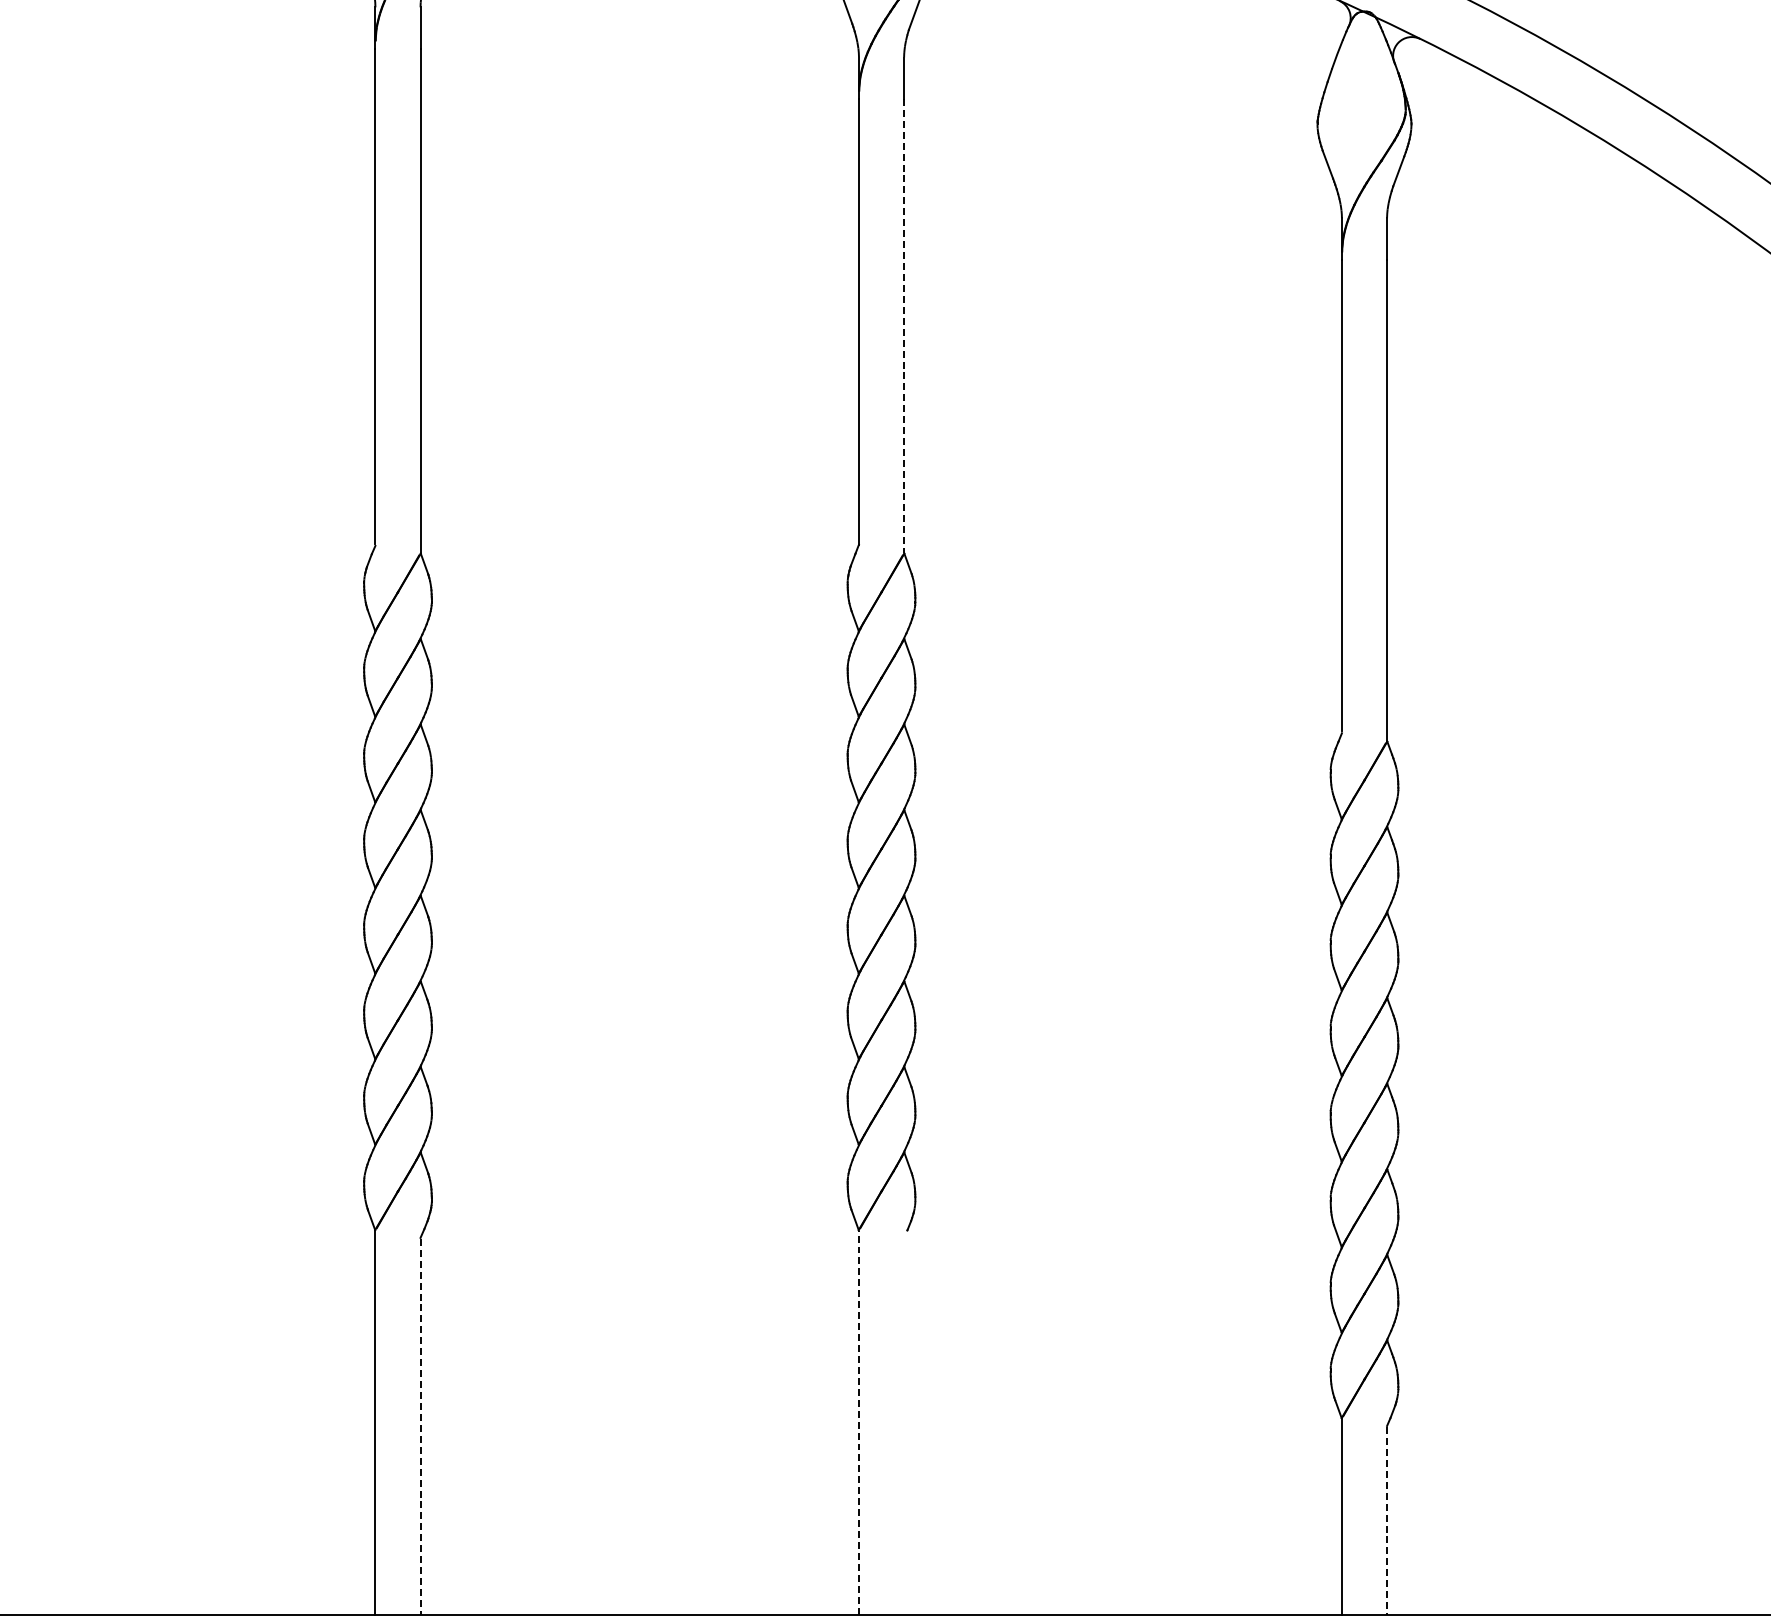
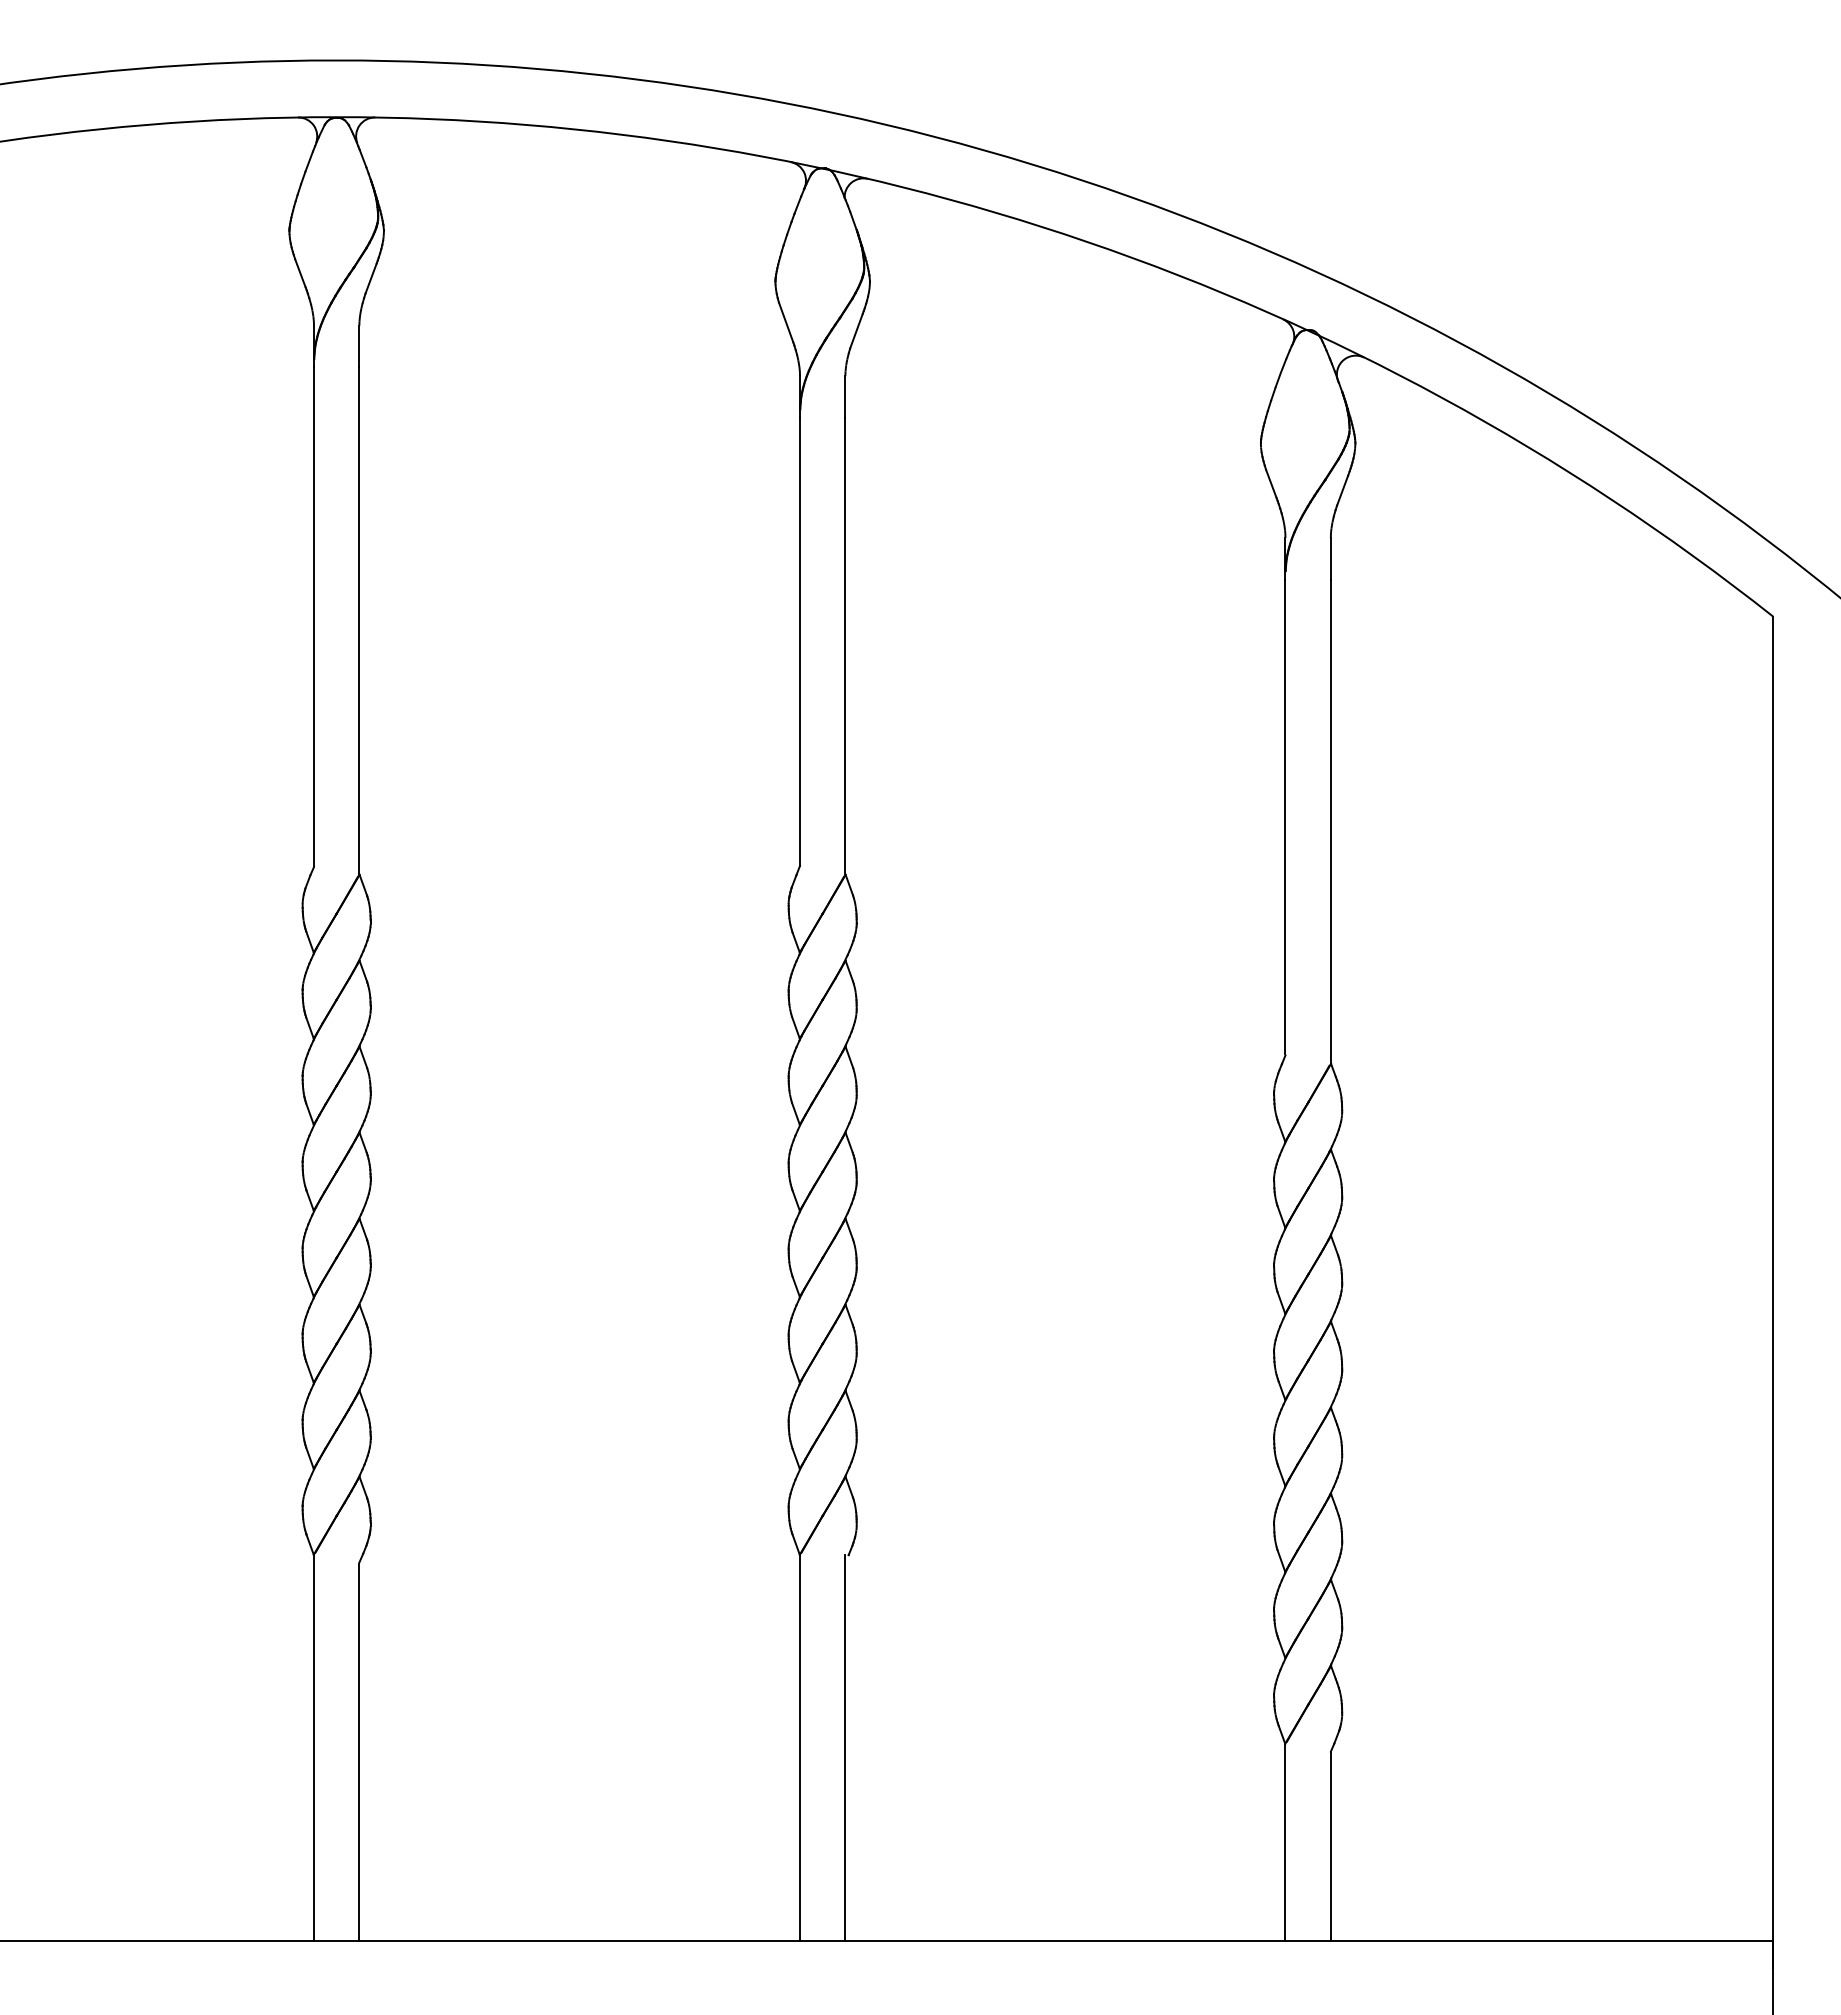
line: (904, 326) -> (845, 646), dashed -> solid
line: (859, 1422) -> (800, 1748), dashed -> solid
line: (904, 1422) -> (845, 1748), added
line: (420, 1426) -> (359, 1752), dashed -> solid
line: (1386, 1521) -> (1330, 1847), dashed -> solid

